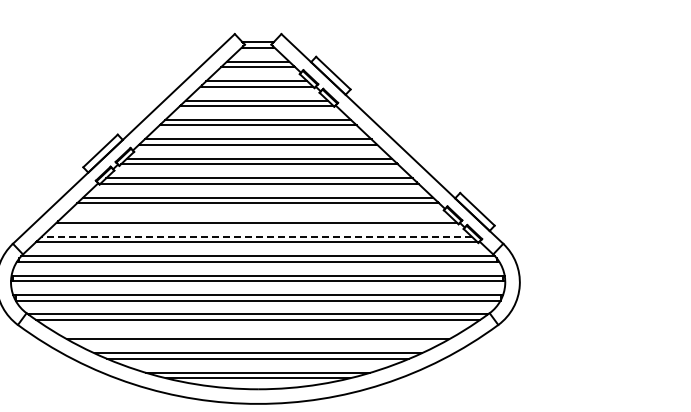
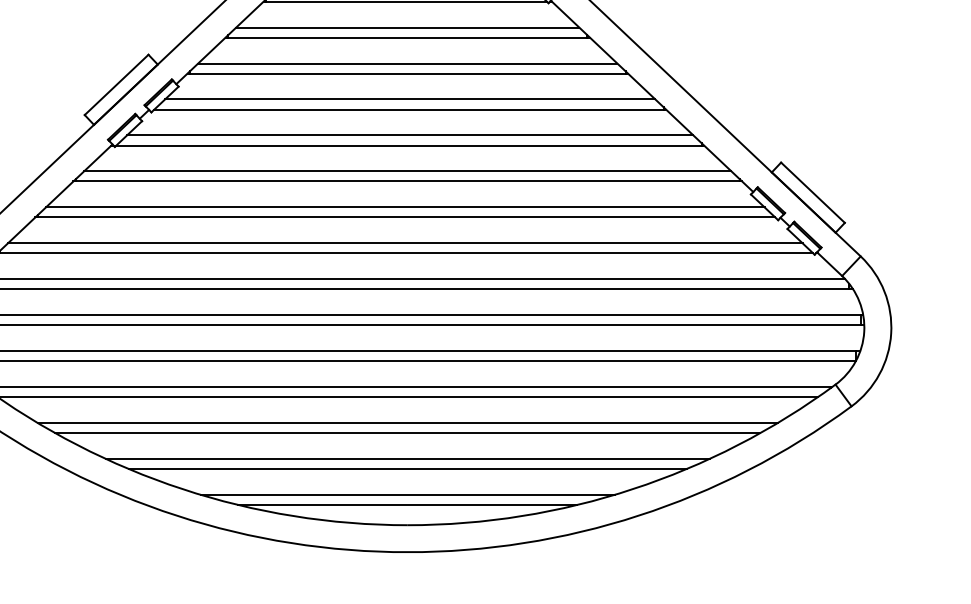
line: (256, 217) -> (404, 207), added
line: (256, 236) -> (404, 242), dashed -> solid
line: (257, 333) -> (406, 422), added

